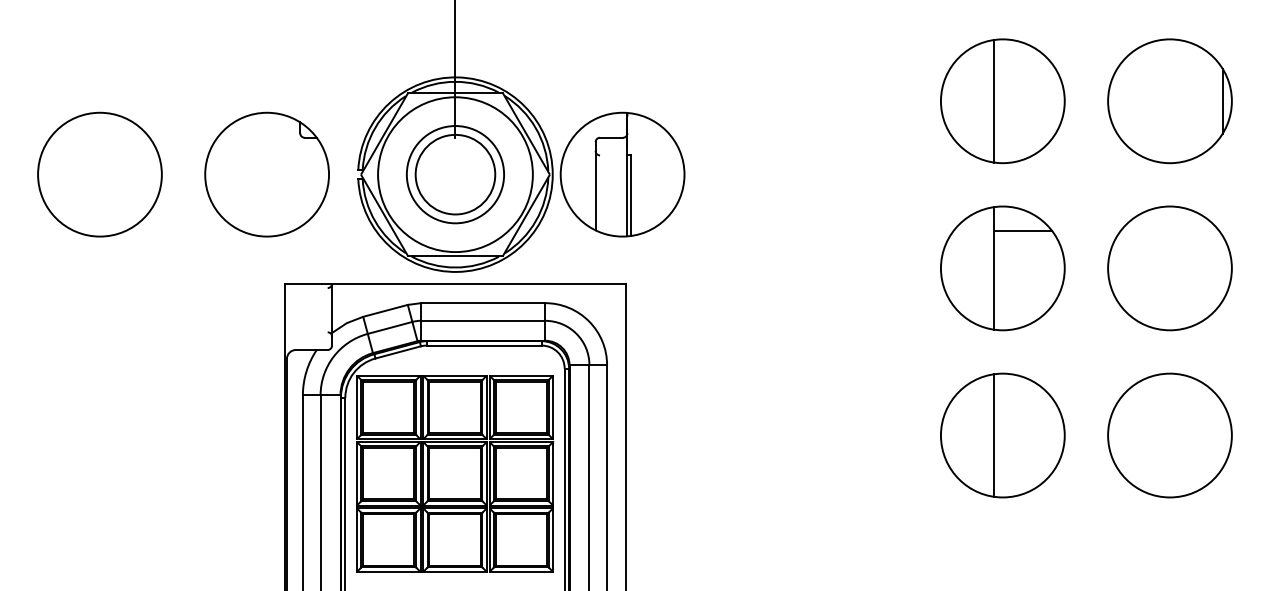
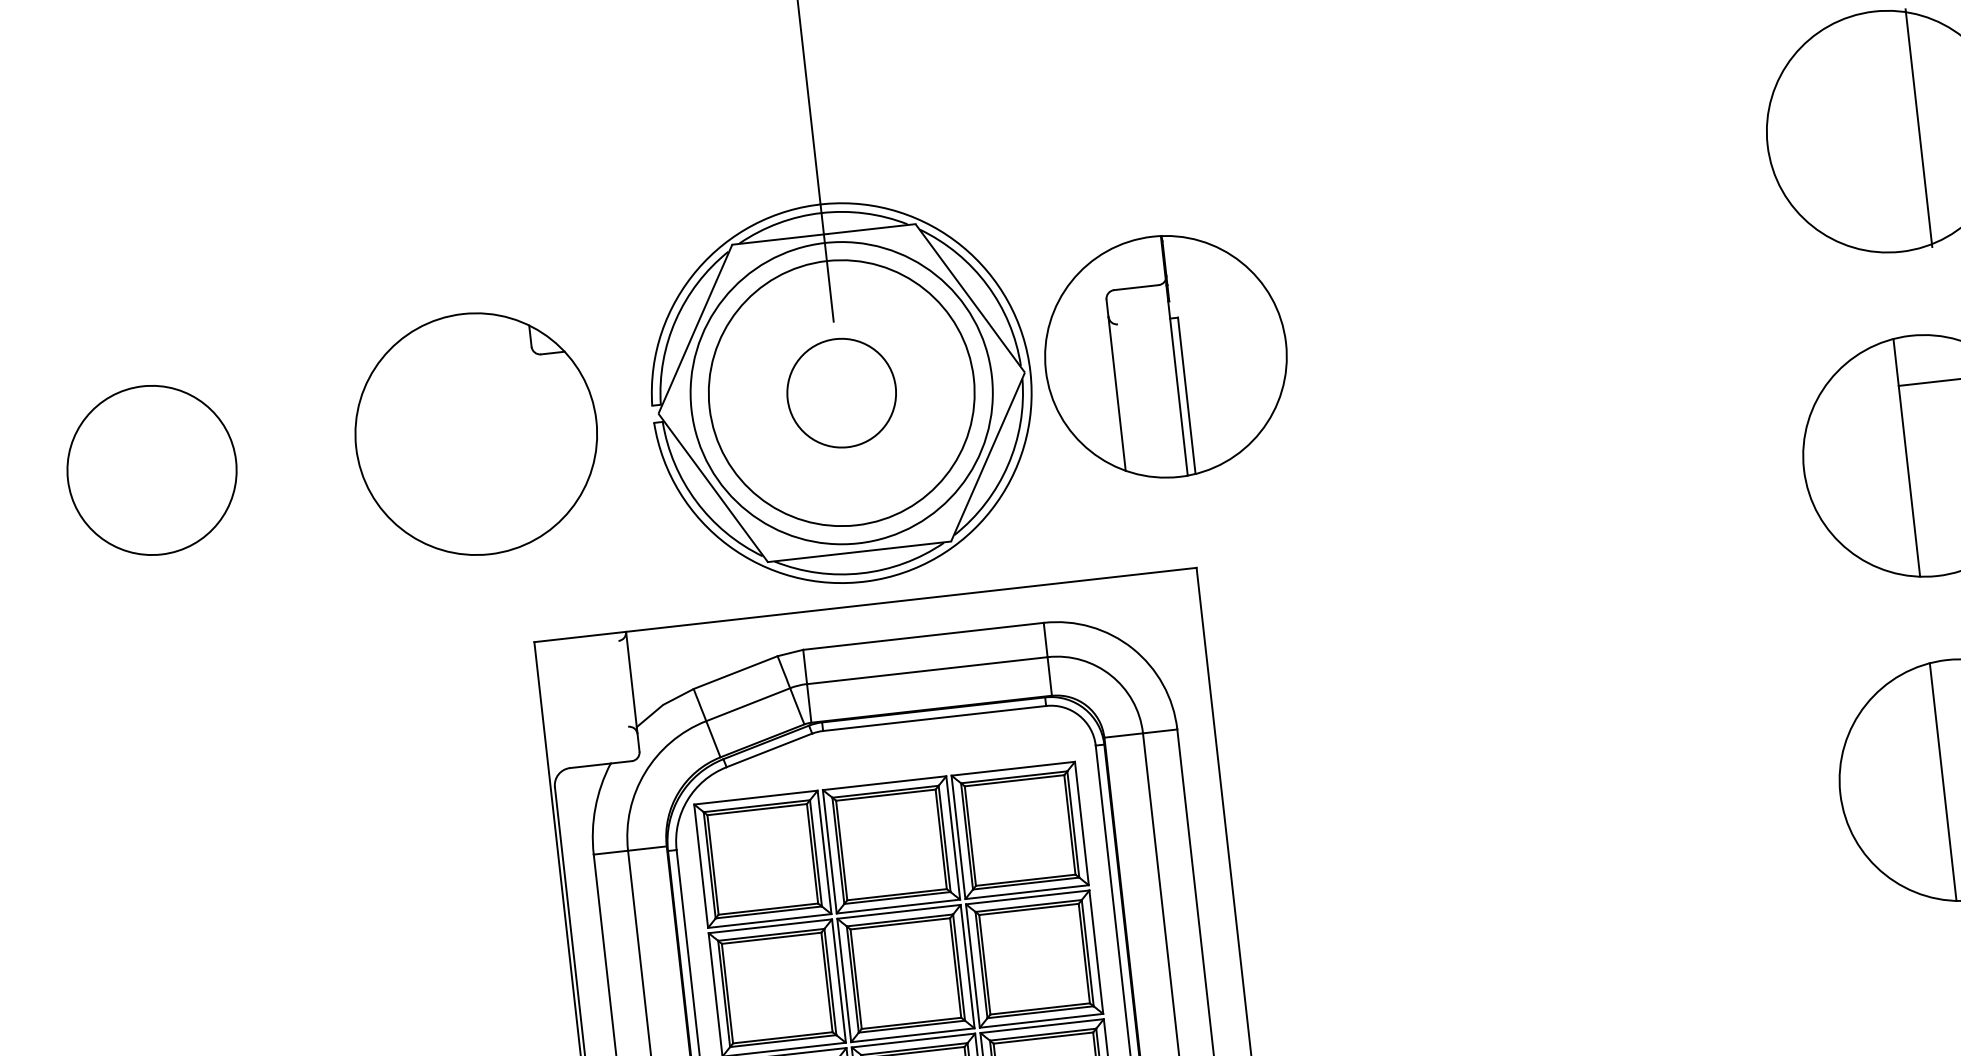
line: (993, 101) -> (1918, 128), moved
circle: (99, 174) -> (151, 470), size x0.7
circle: (455, 174) -> (841, 392), size x0.7
circle: (455, 174) -> (841, 392), size x1.4

